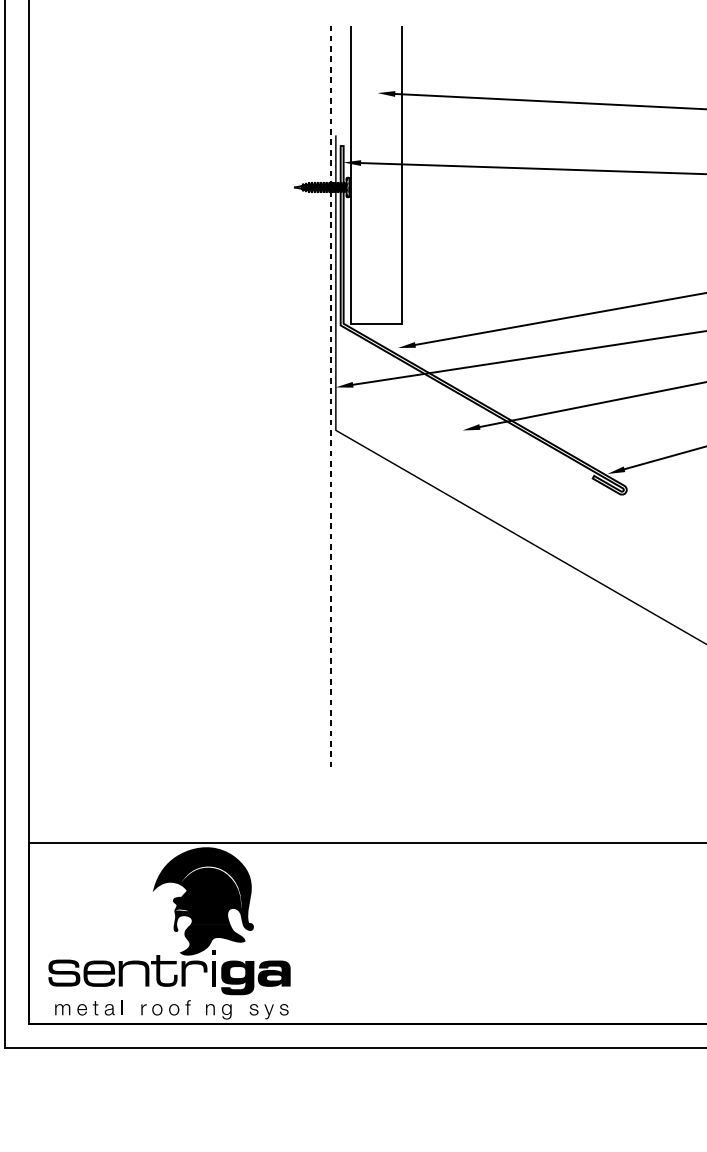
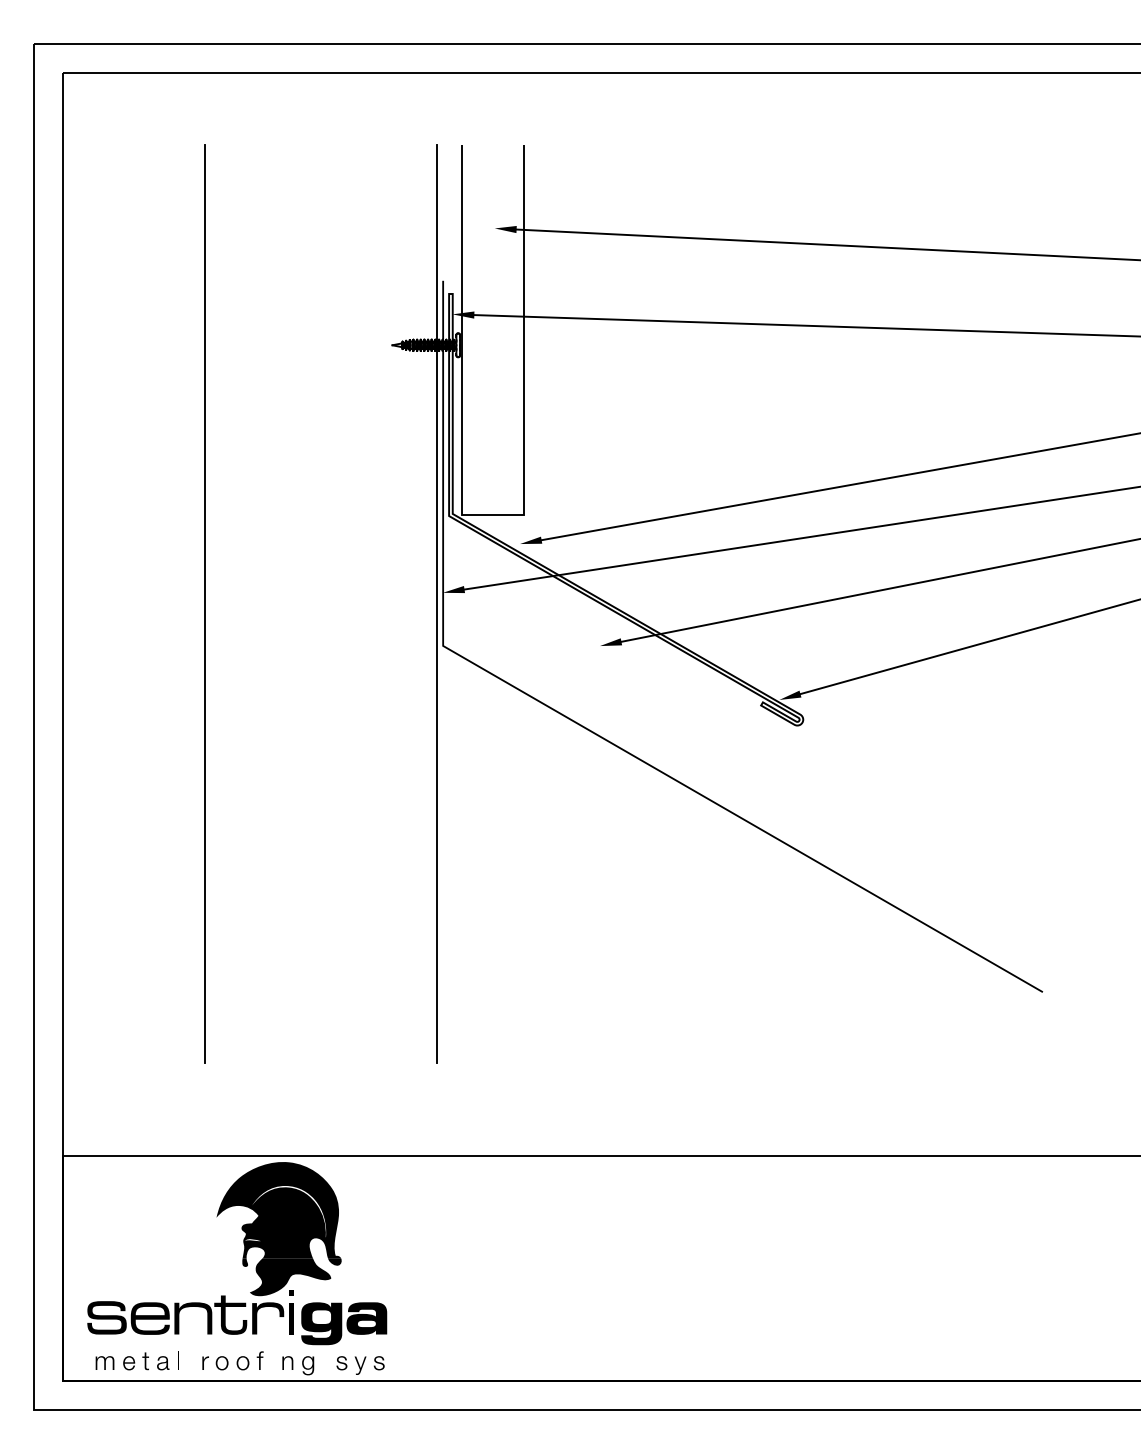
line: (143, 396) -> (204, 603), added
line: (330, 396) -> (436, 603), dashed -> solid

